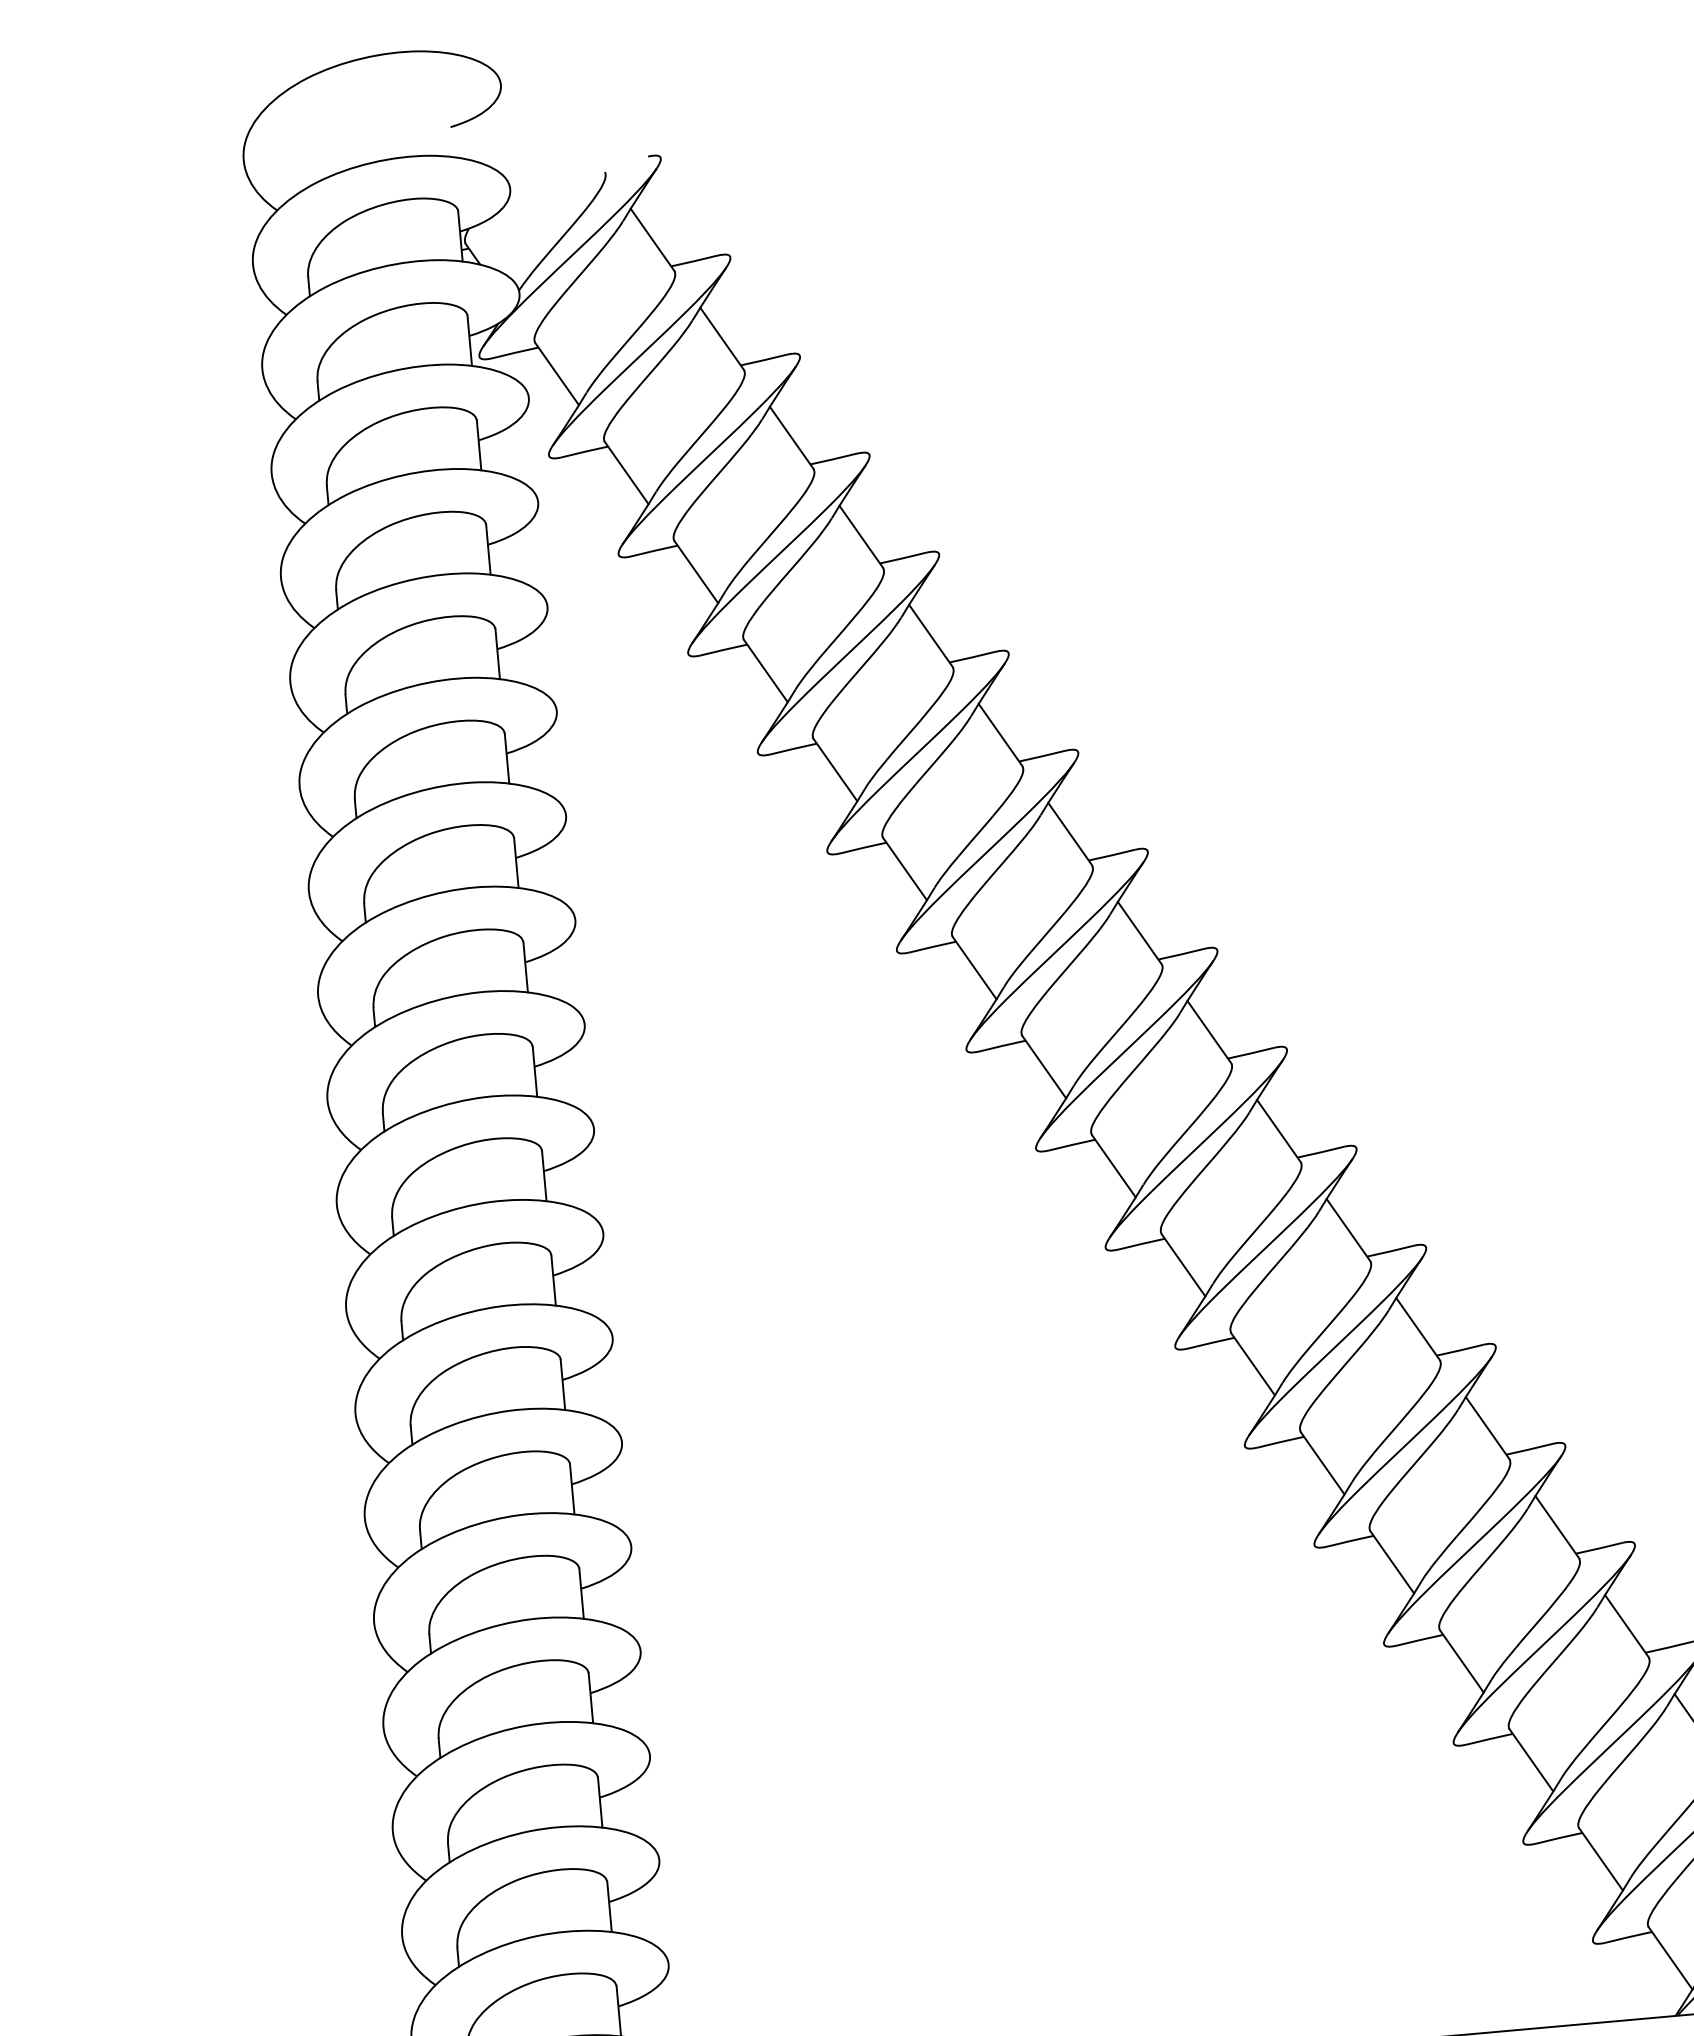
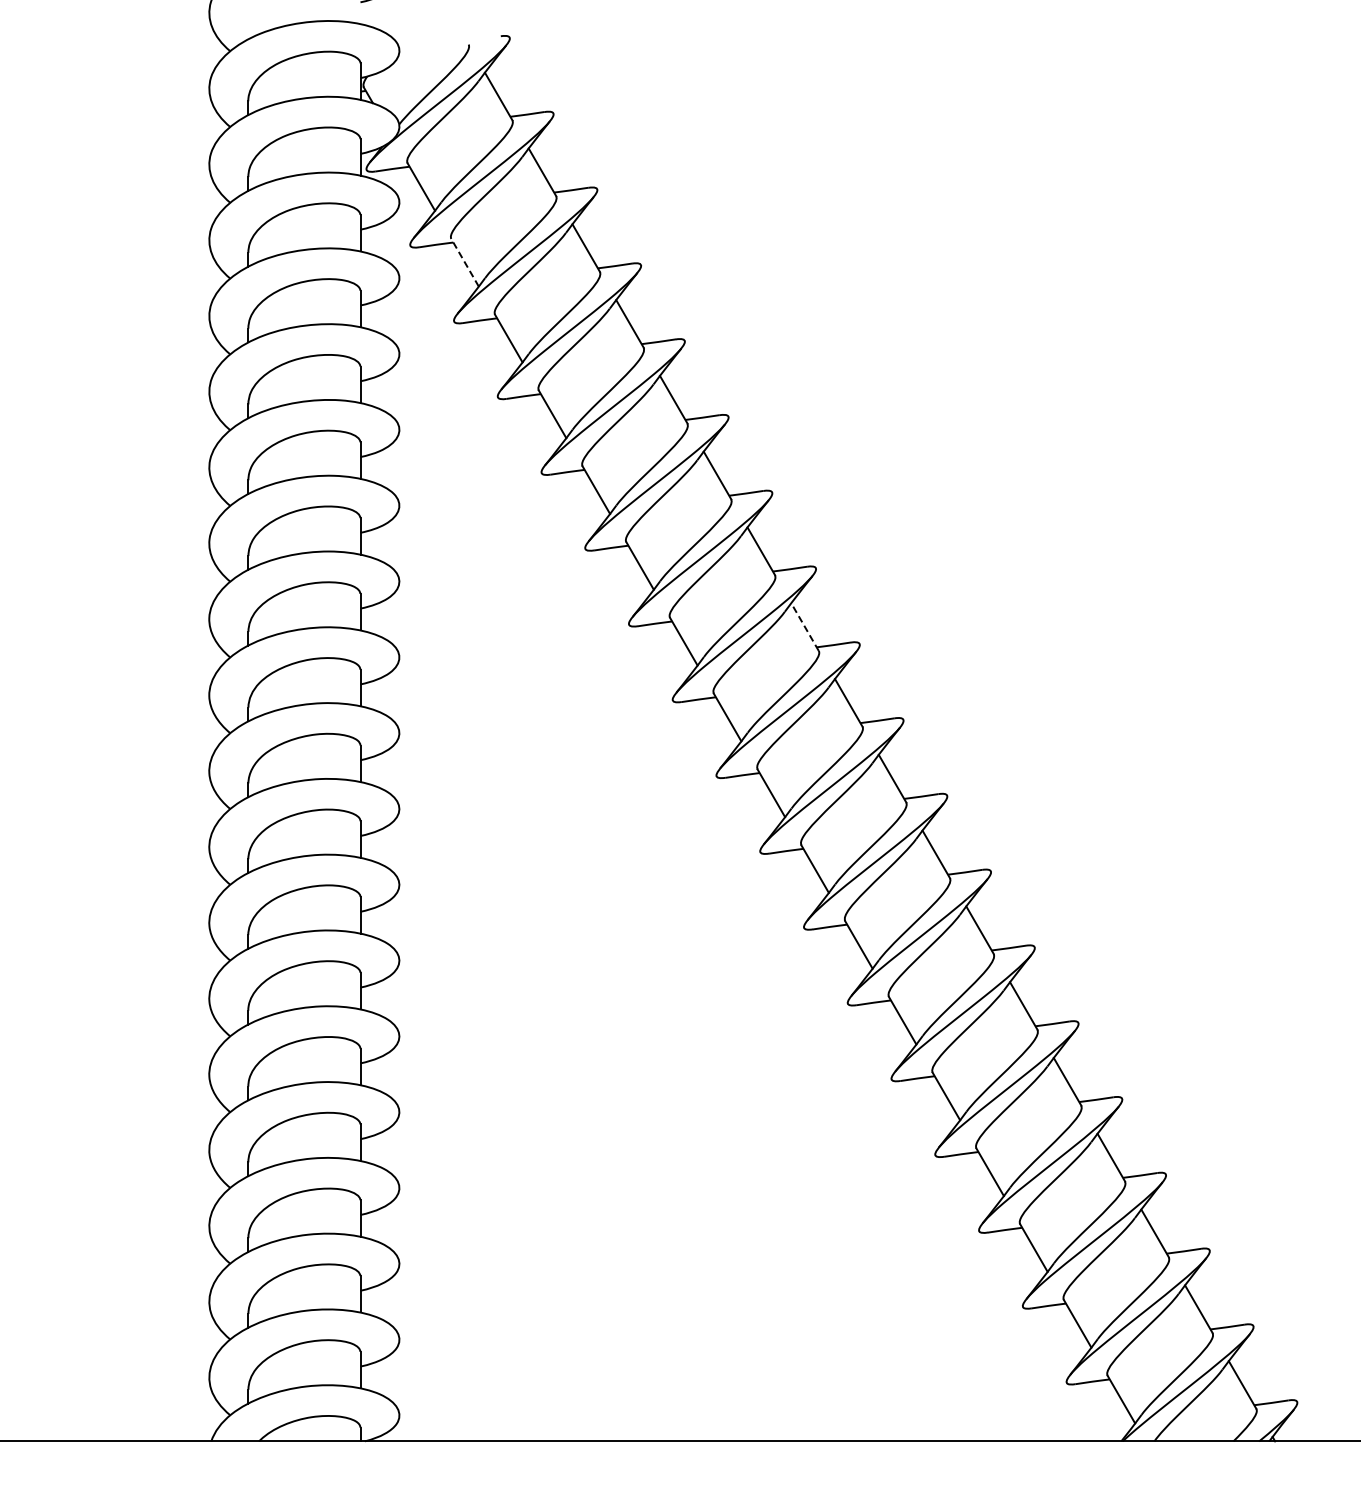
line: (627, 472) -> (465, 262), solid -> dashed
line: (1140, 933) -> (805, 627), solid -> dashed

